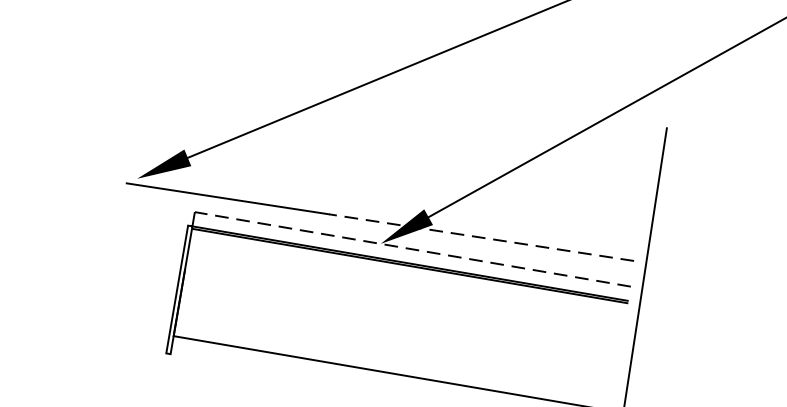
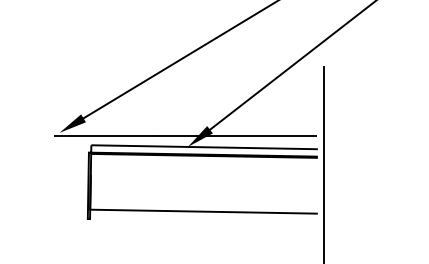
line: (479, 236) -> (237, 135), dashed -> solid
line: (412, 249) -> (204, 147), dashed -> solid

